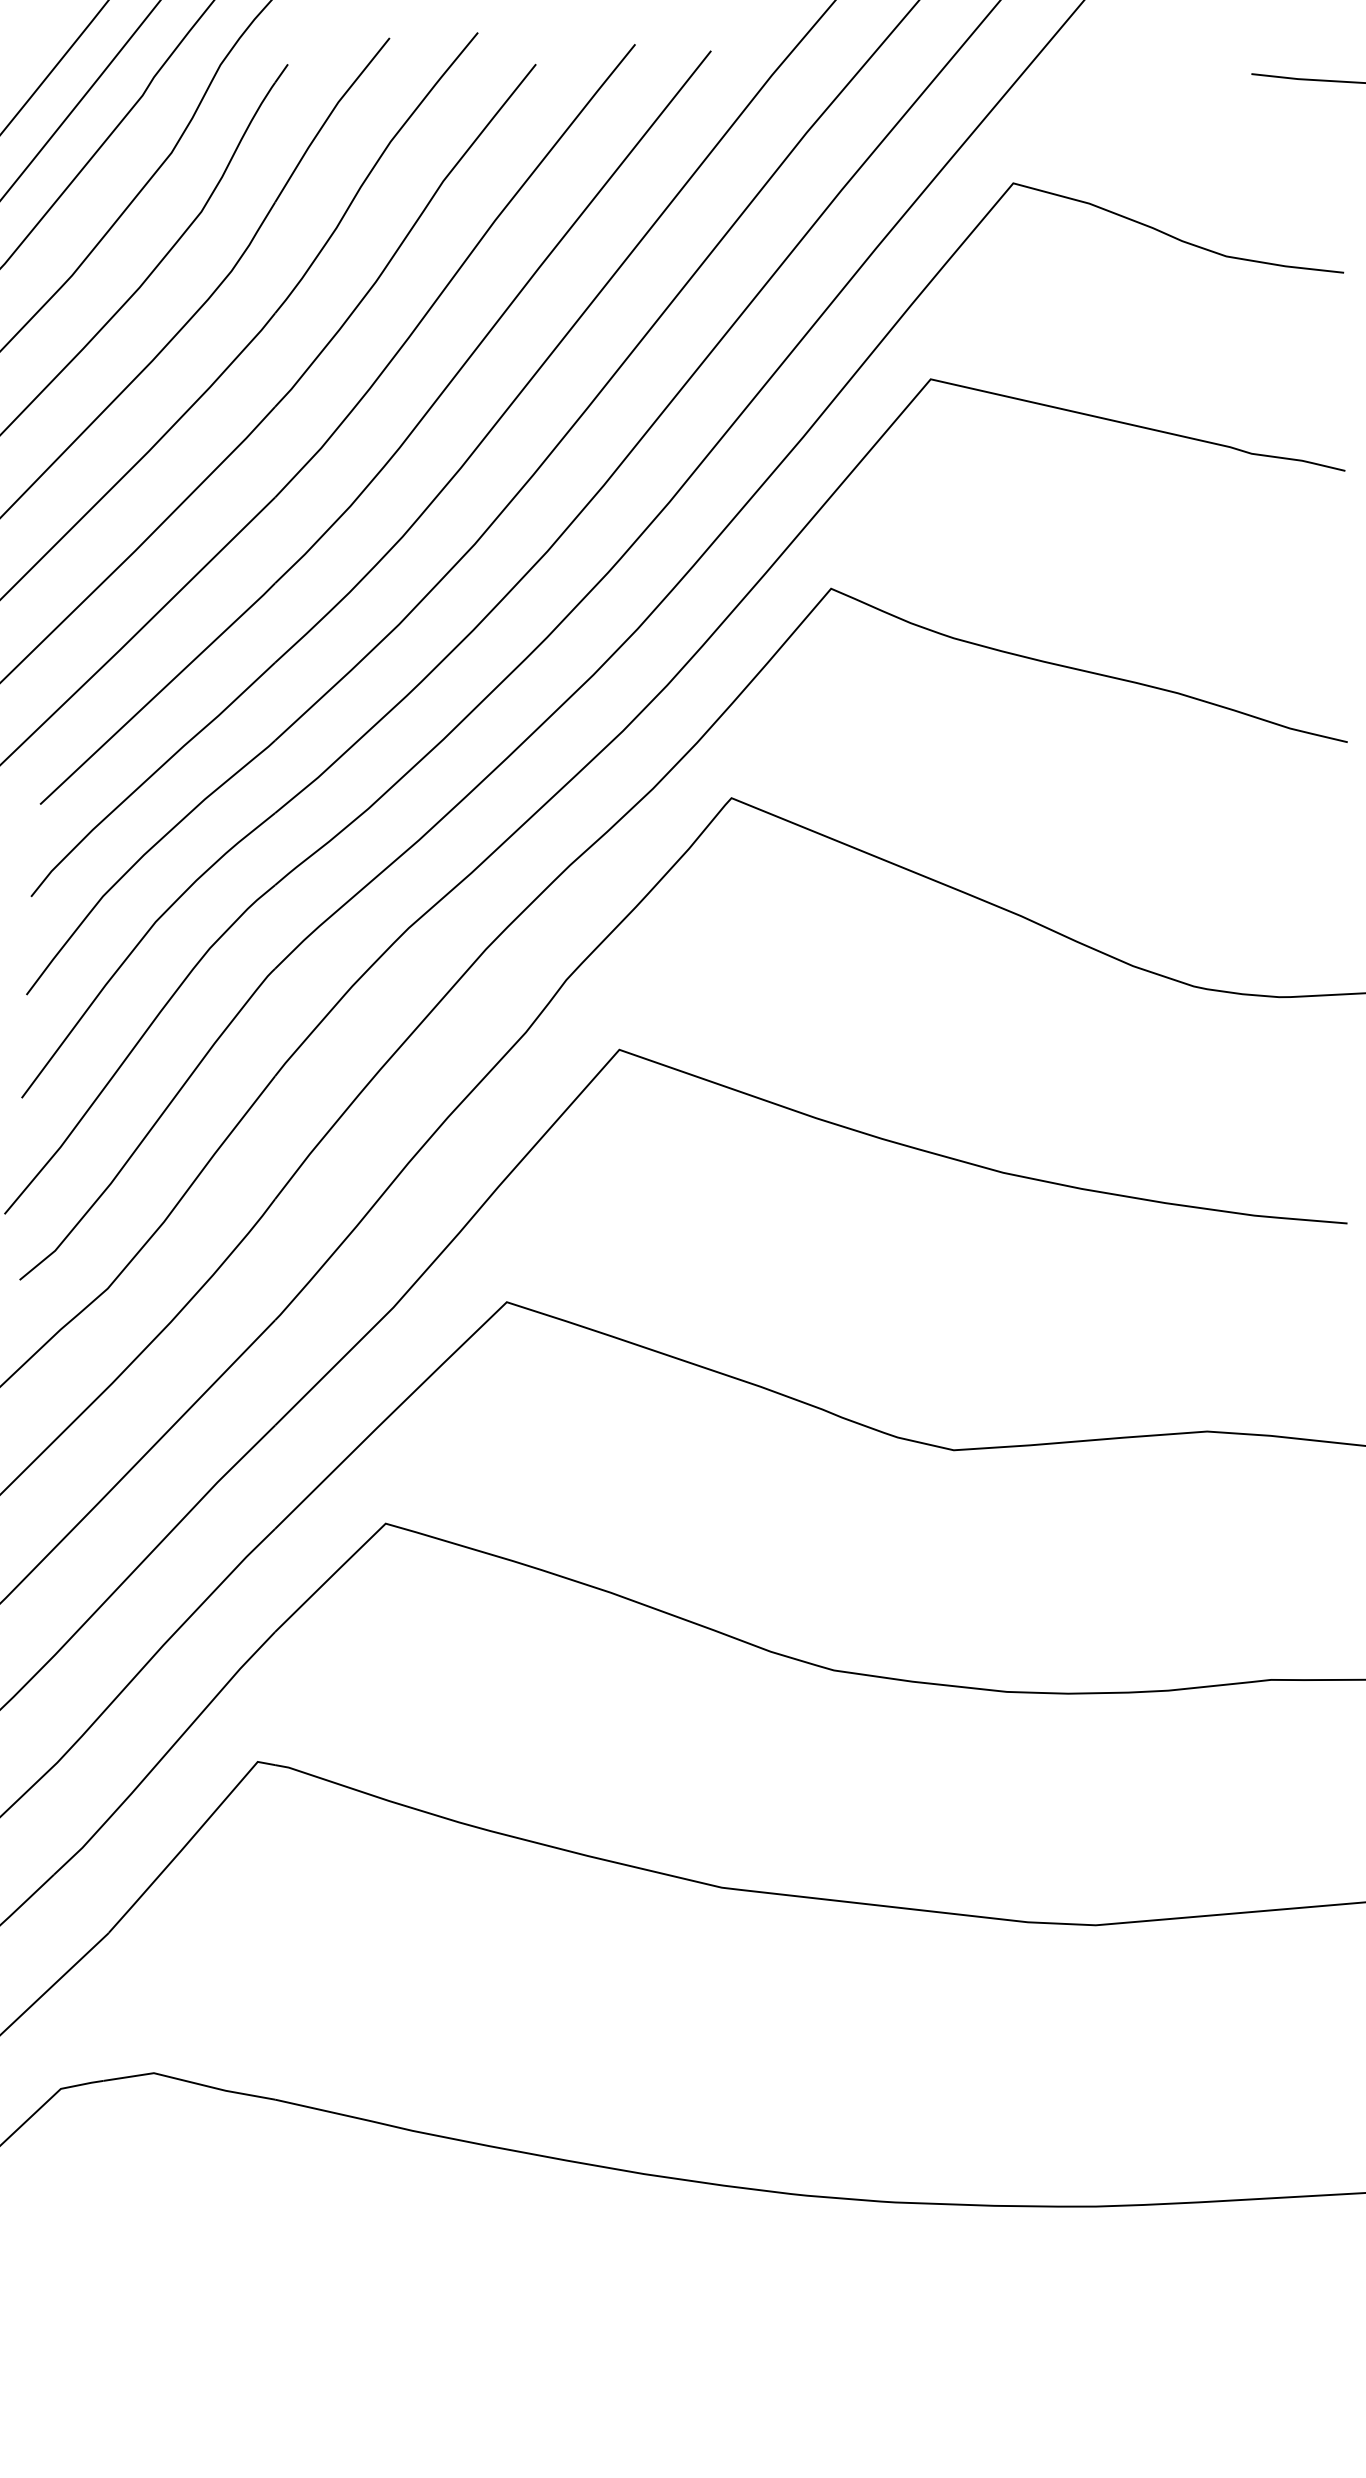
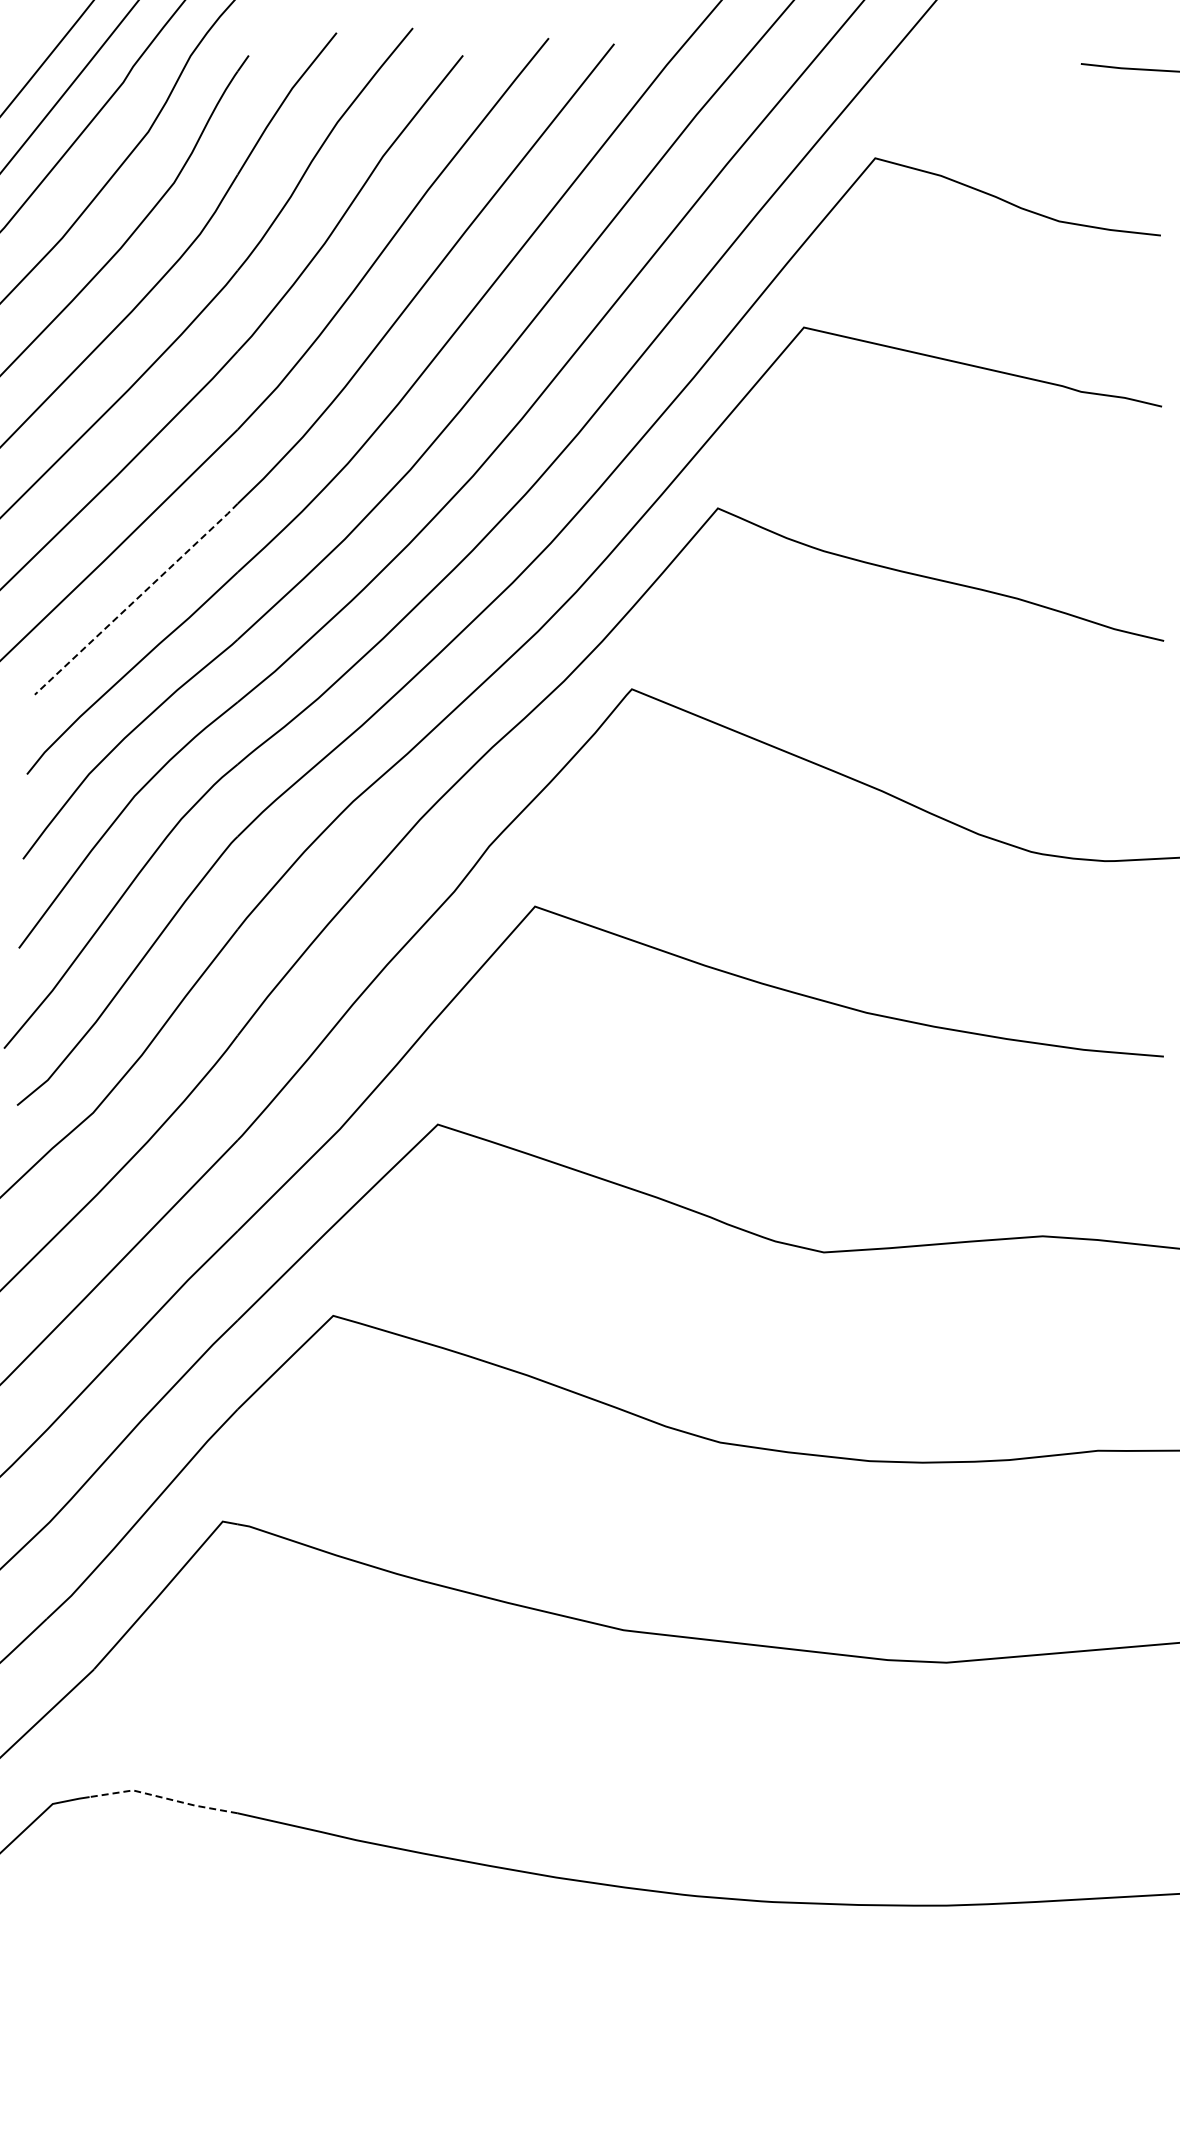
line: (157, 694) -> (136, 599), solid -> dashed
line: (189, 2081) -> (163, 1797), solid -> dashed

